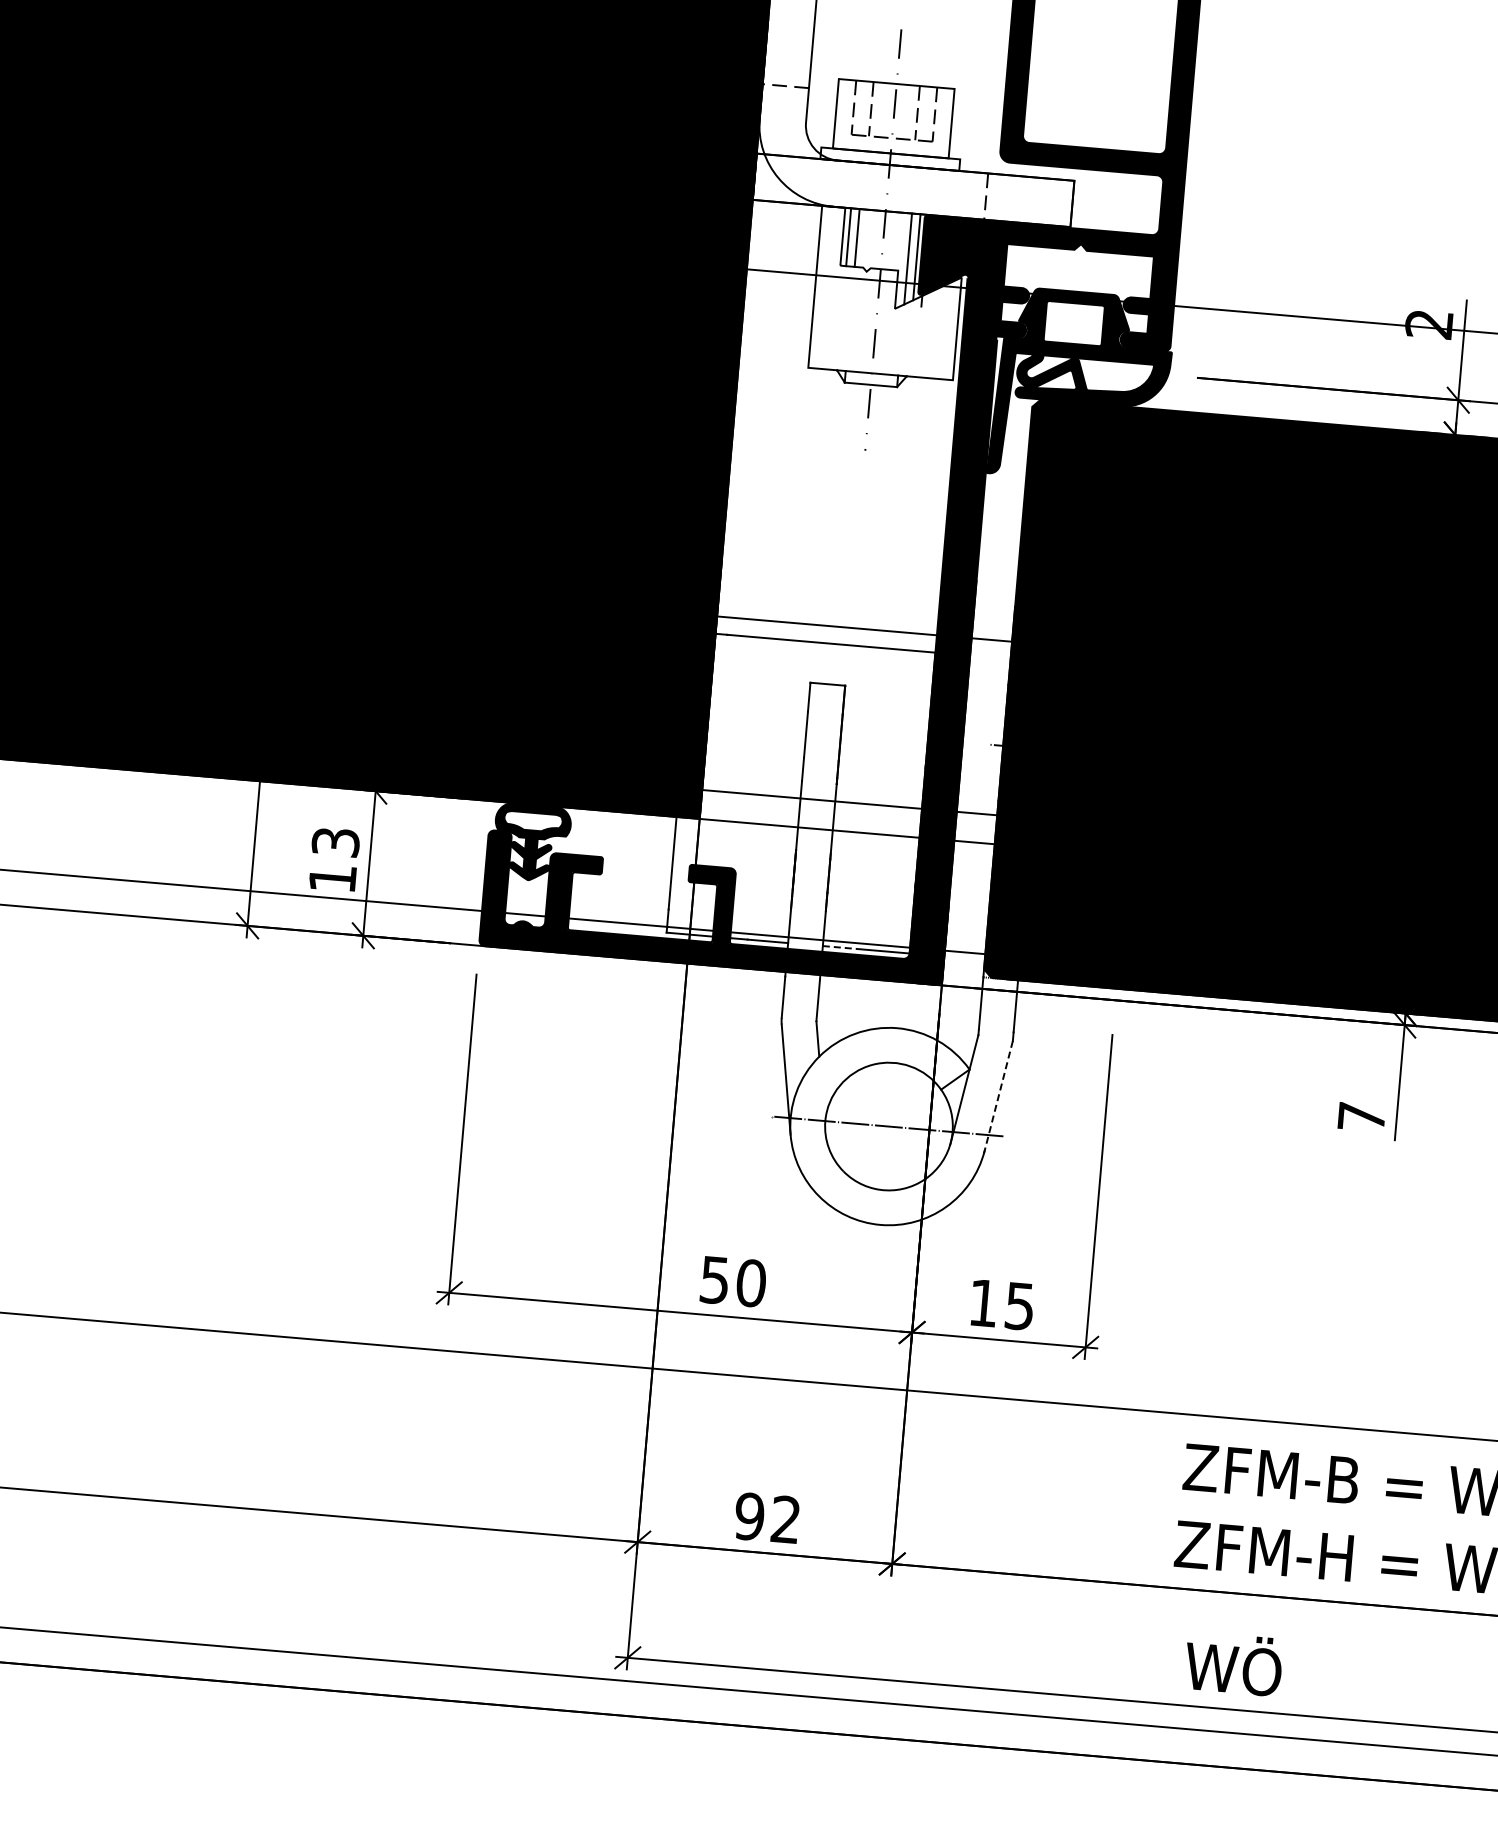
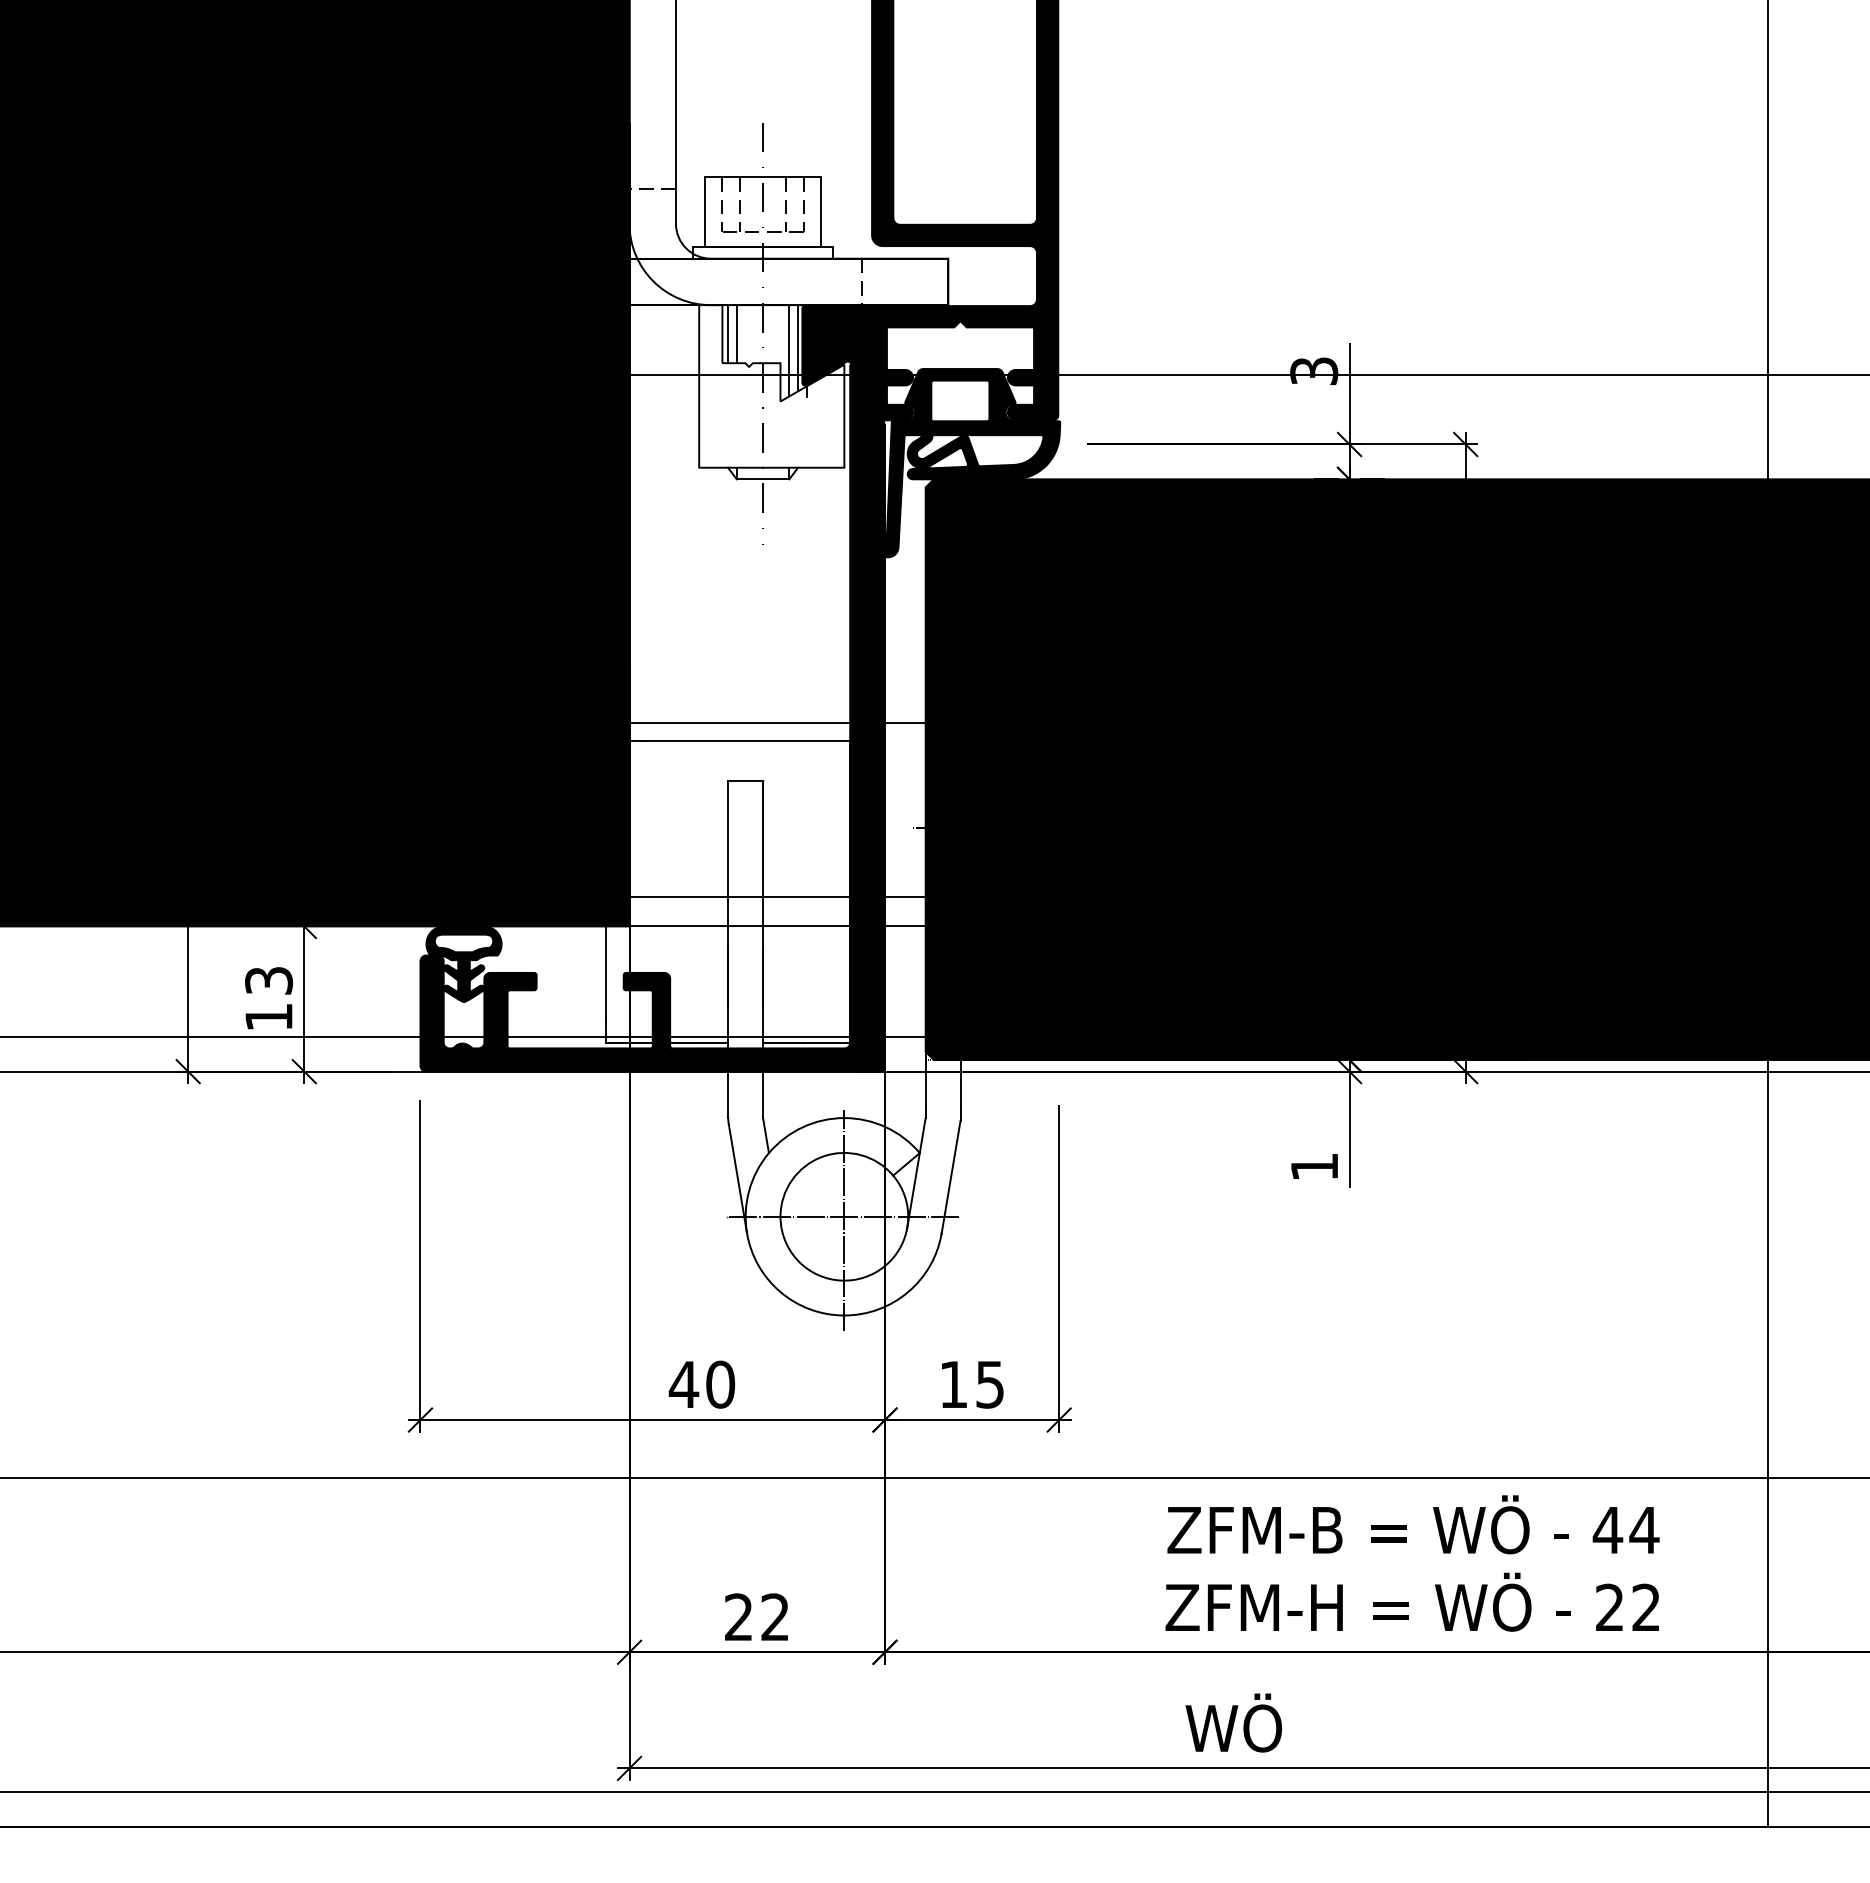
text: (1429, 324) -> (1314, 371), 2 -> 3
line: (843, 947) -> (783, 1042), dashed -> solid
line: (999, 1096) -> (951, 1177), dashed -> solid
text: (1361, 1116) -> (1314, 1166), 7 -> 1
line: (888, 1130) -> (844, 1220), added
text: (714, 1279) -> (683, 1384), 50 -> 40
text: (749, 1516) -> (738, 1617), 92 -> 22

